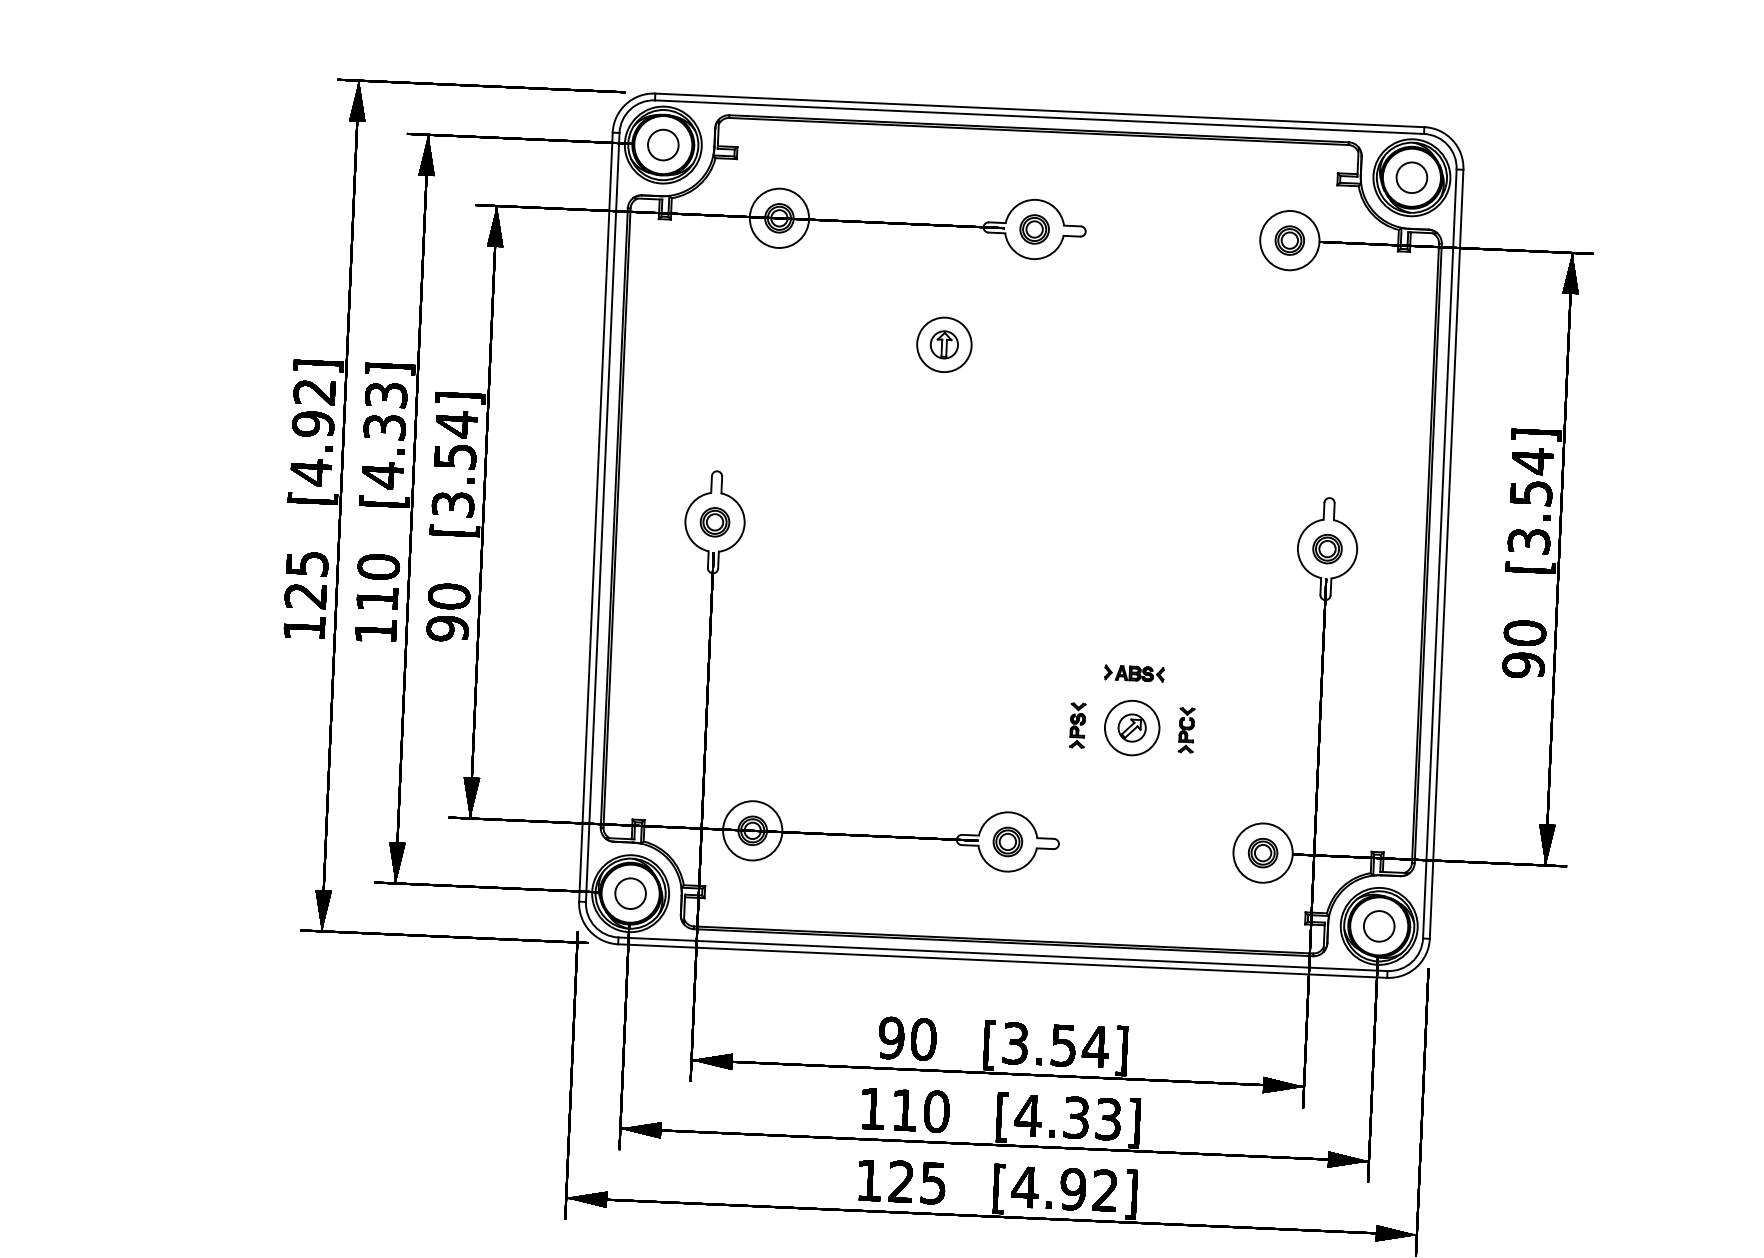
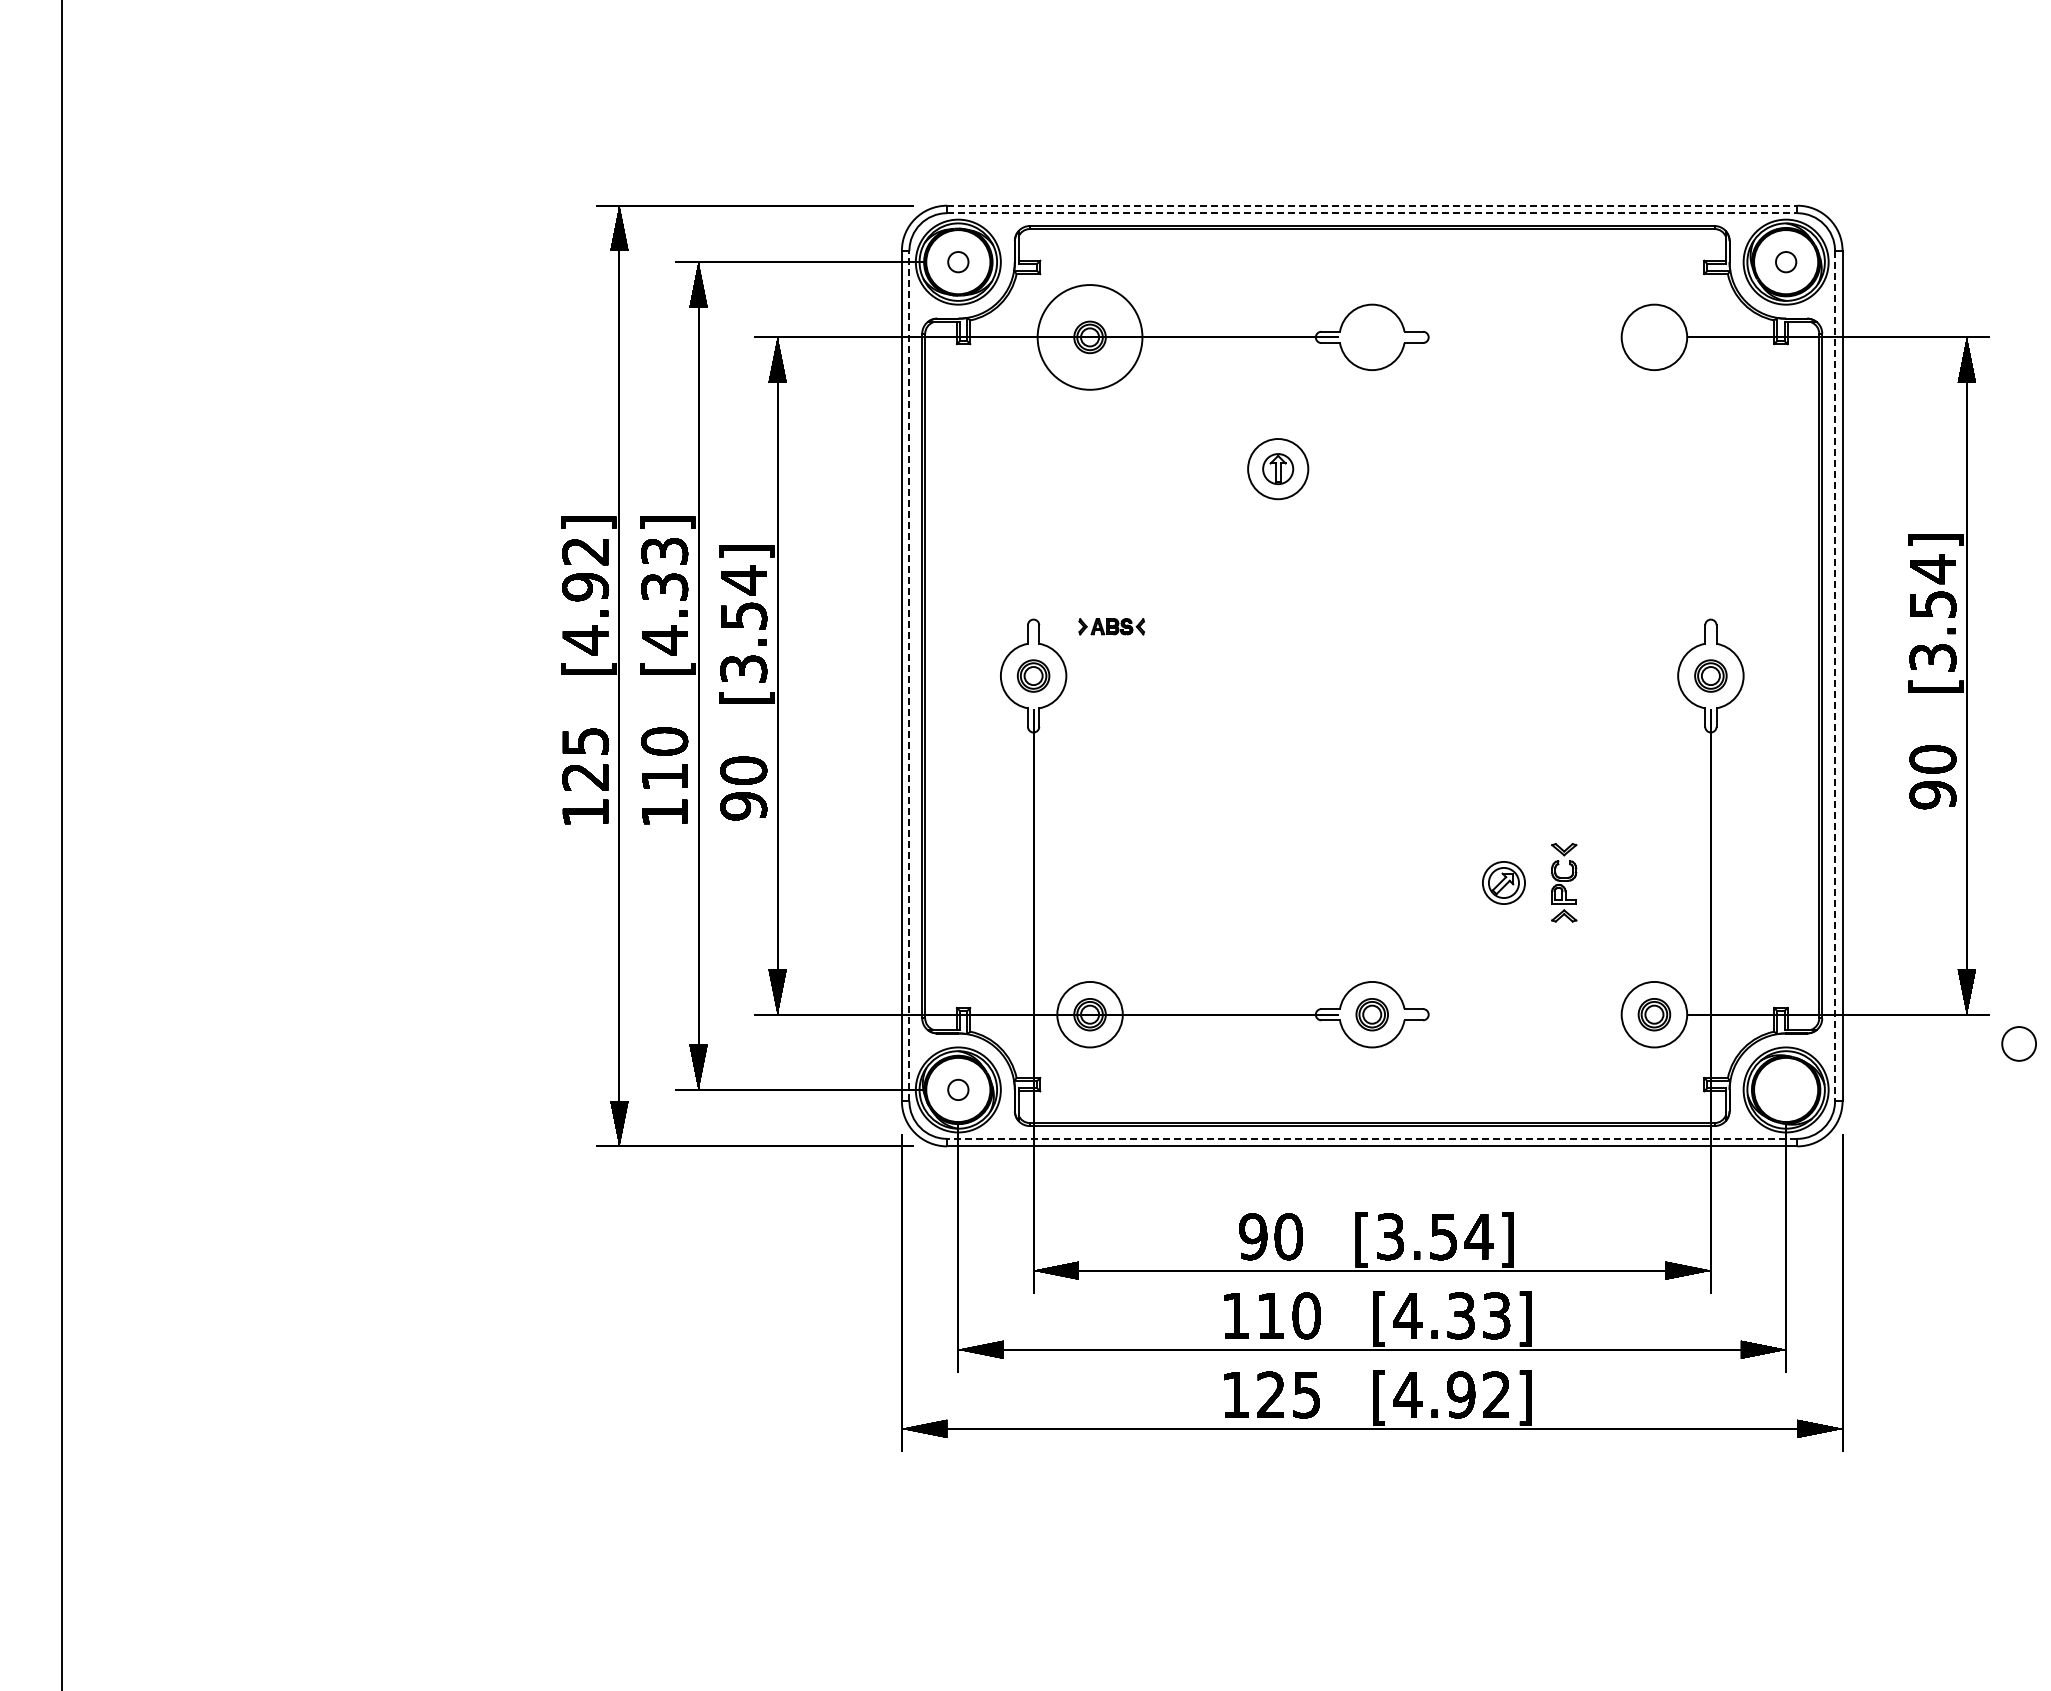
line: (1040, 110) -> (1372, 205), solid -> dashed
line: (1039, 117) -> (1372, 213), solid -> dashed
circle: (663, 145) -> (958, 262), size x0.6
circle: (1412, 178) -> (1786, 262), size x0.6
circle: (778, 218) -> (1089, 337), size x1.6
part: (1033, 229) -> (1371, 337), removed
part: (1289, 240) -> (1654, 337), removed
line: (602, 516) -> (909, 675), solid -> dashed
line: (1440, 554) -> (1835, 676), solid -> dashed
part: (1134, 673) -> (1111, 626), moved
part: (1077, 725) -> (1443, 882), removed
circle: (1131, 727) -> (1503, 882), size x0.7
part: (1186, 729) -> (1563, 882), size x1.6
circle: (630, 893) -> (958, 1089), size x0.6
circle: (1378, 925) -> (2018, 1043), moved
line: (1002, 953) -> (1371, 1138), solid -> dashed

